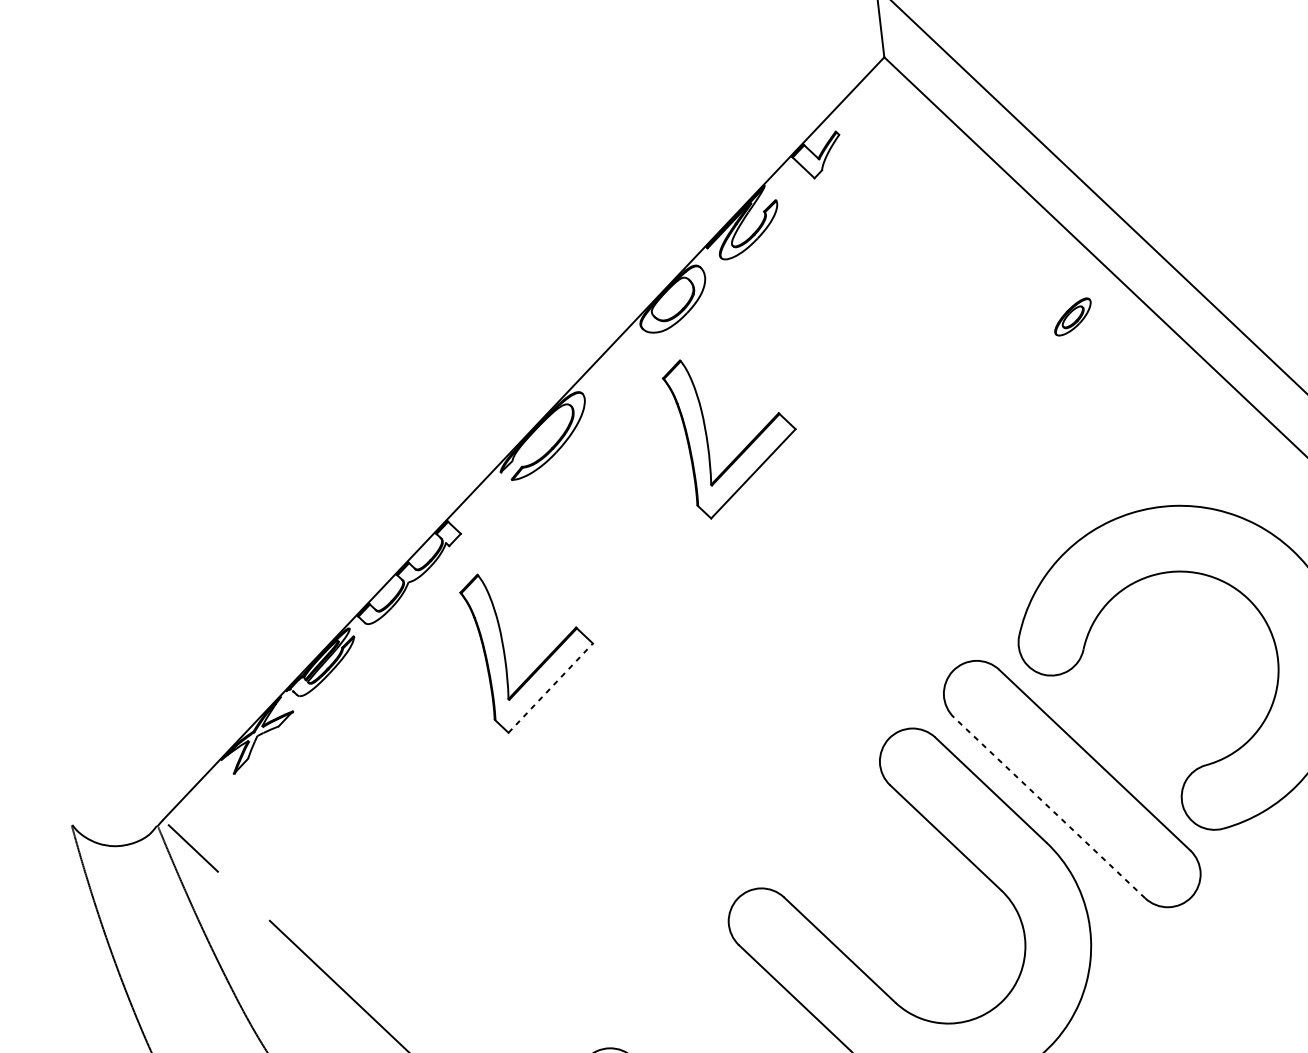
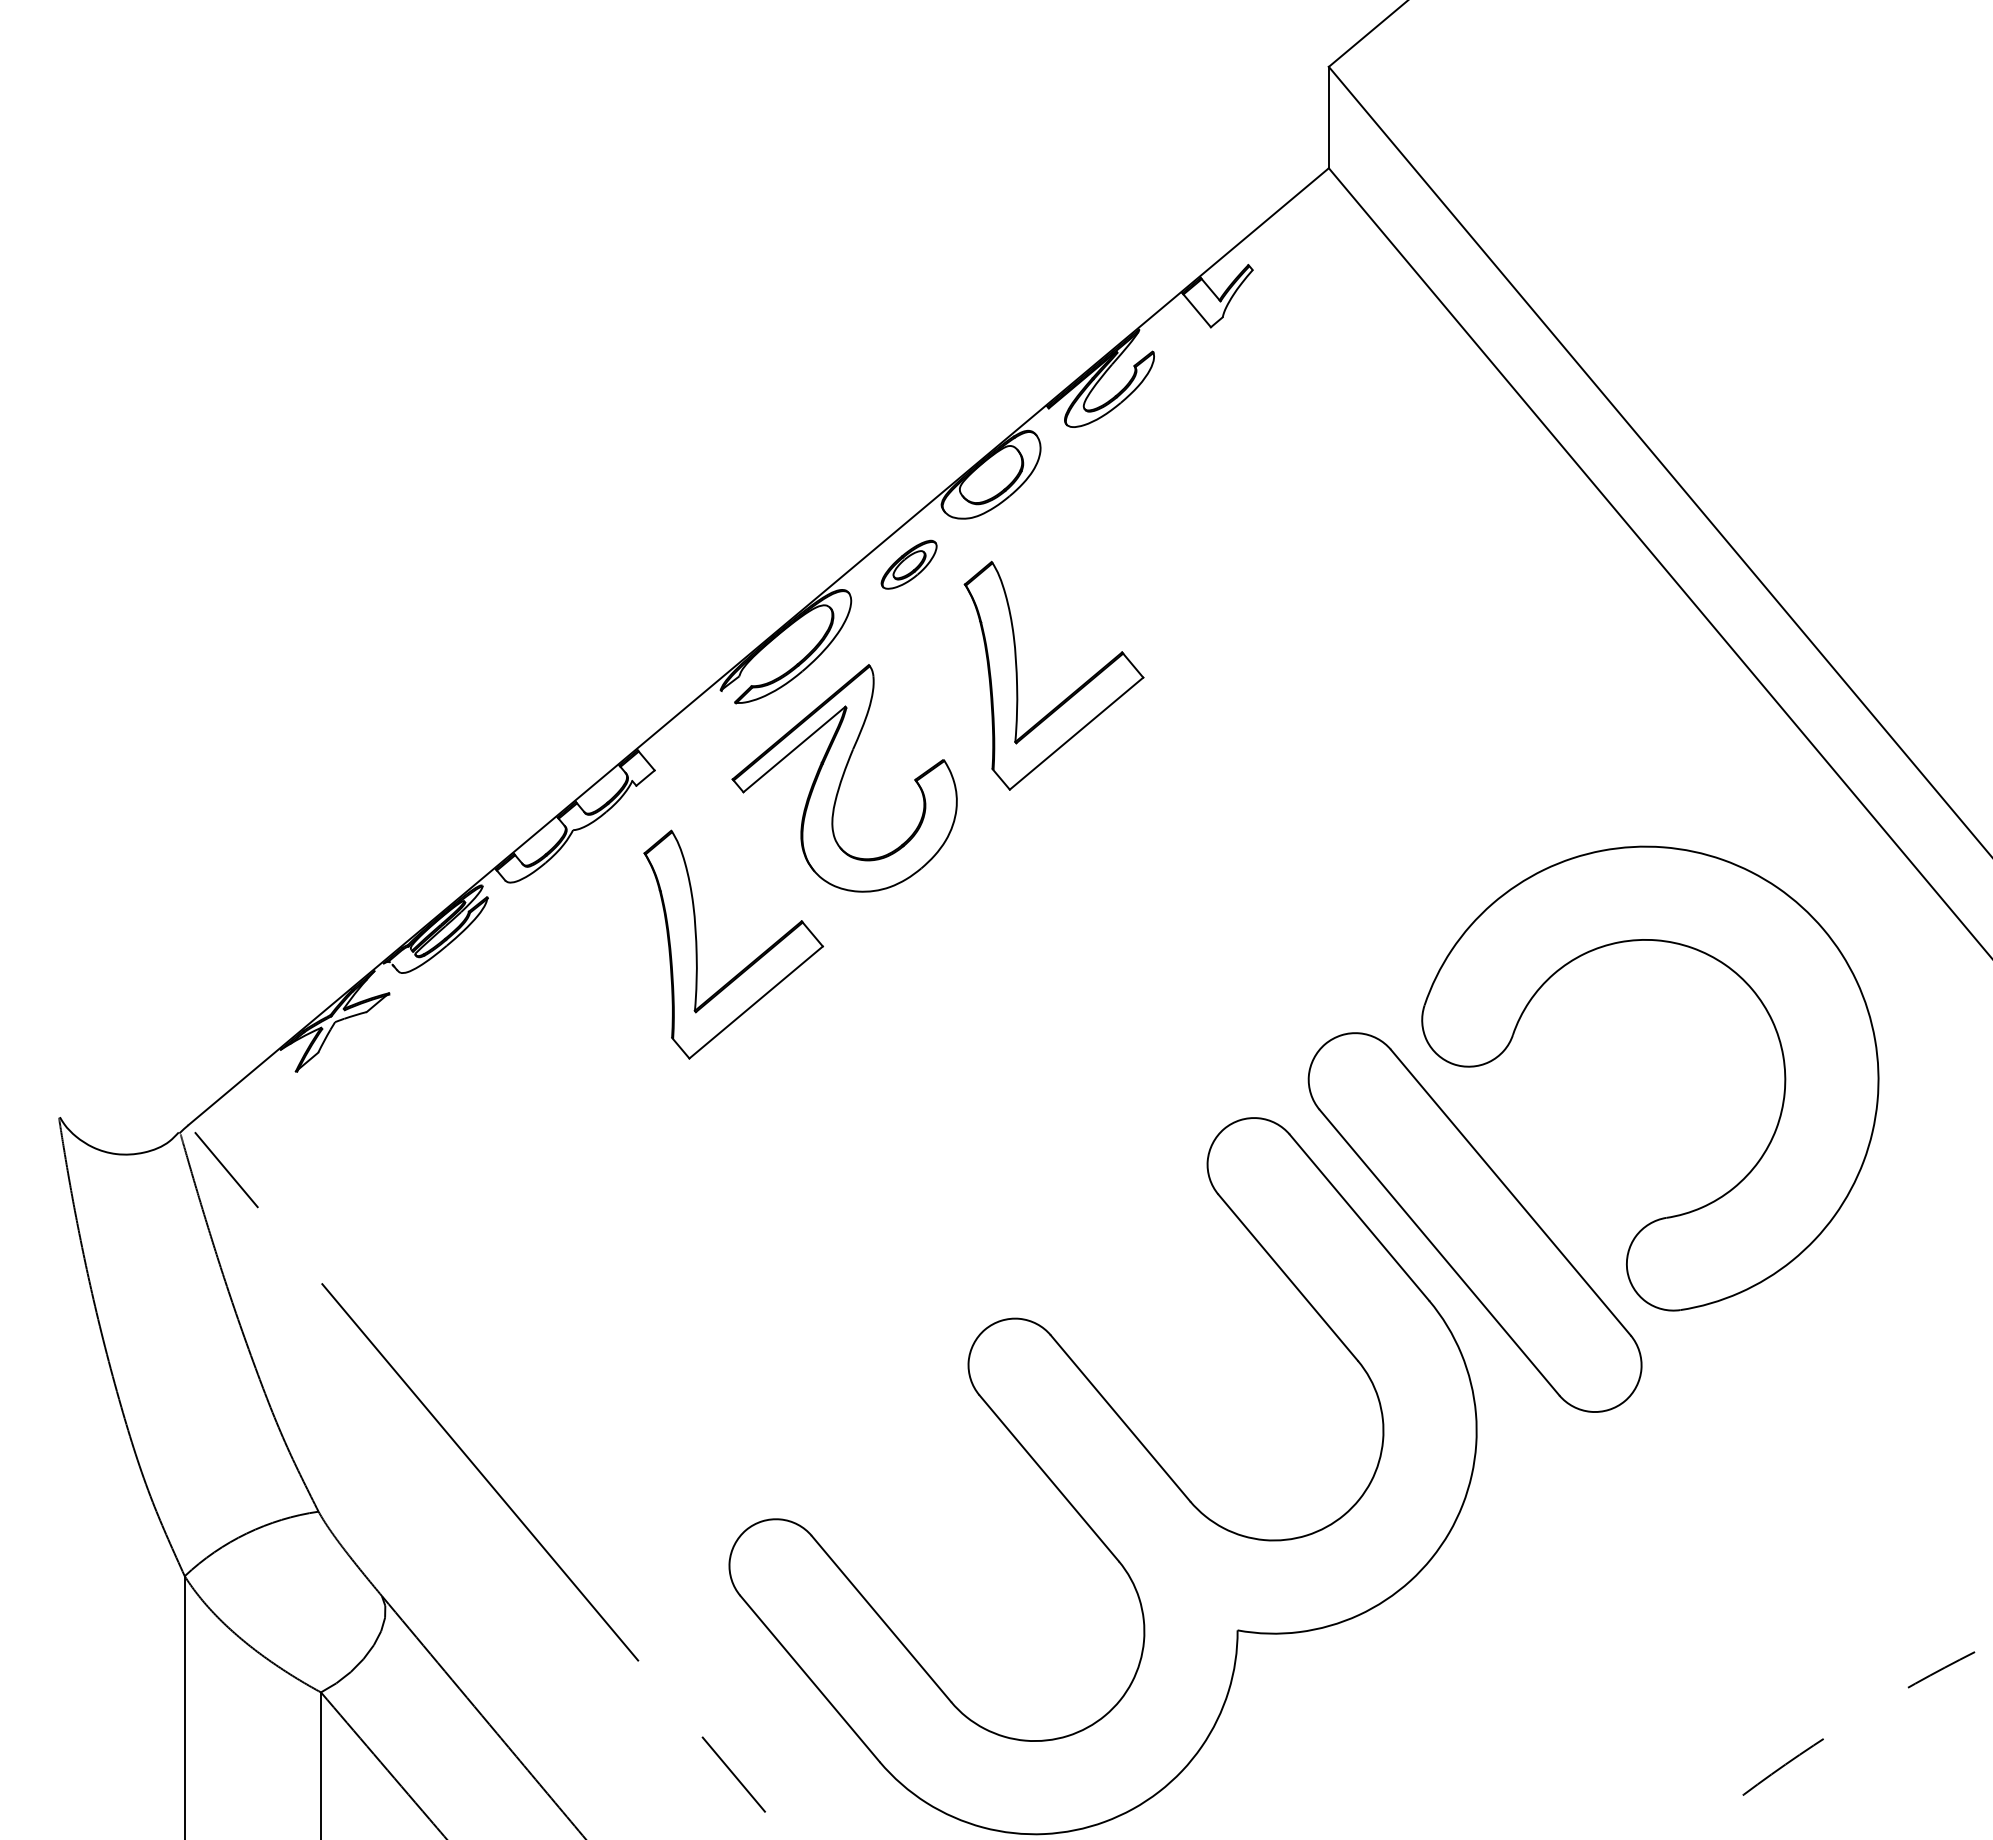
part: (1072, 316) -> (908, 564), moved
part: (594, 524) -> (844, 778), added
line: (550, 688) -> (756, 1002), dashed -> solid
line: (1049, 807) -> (1439, 1252), dashed -> solid

